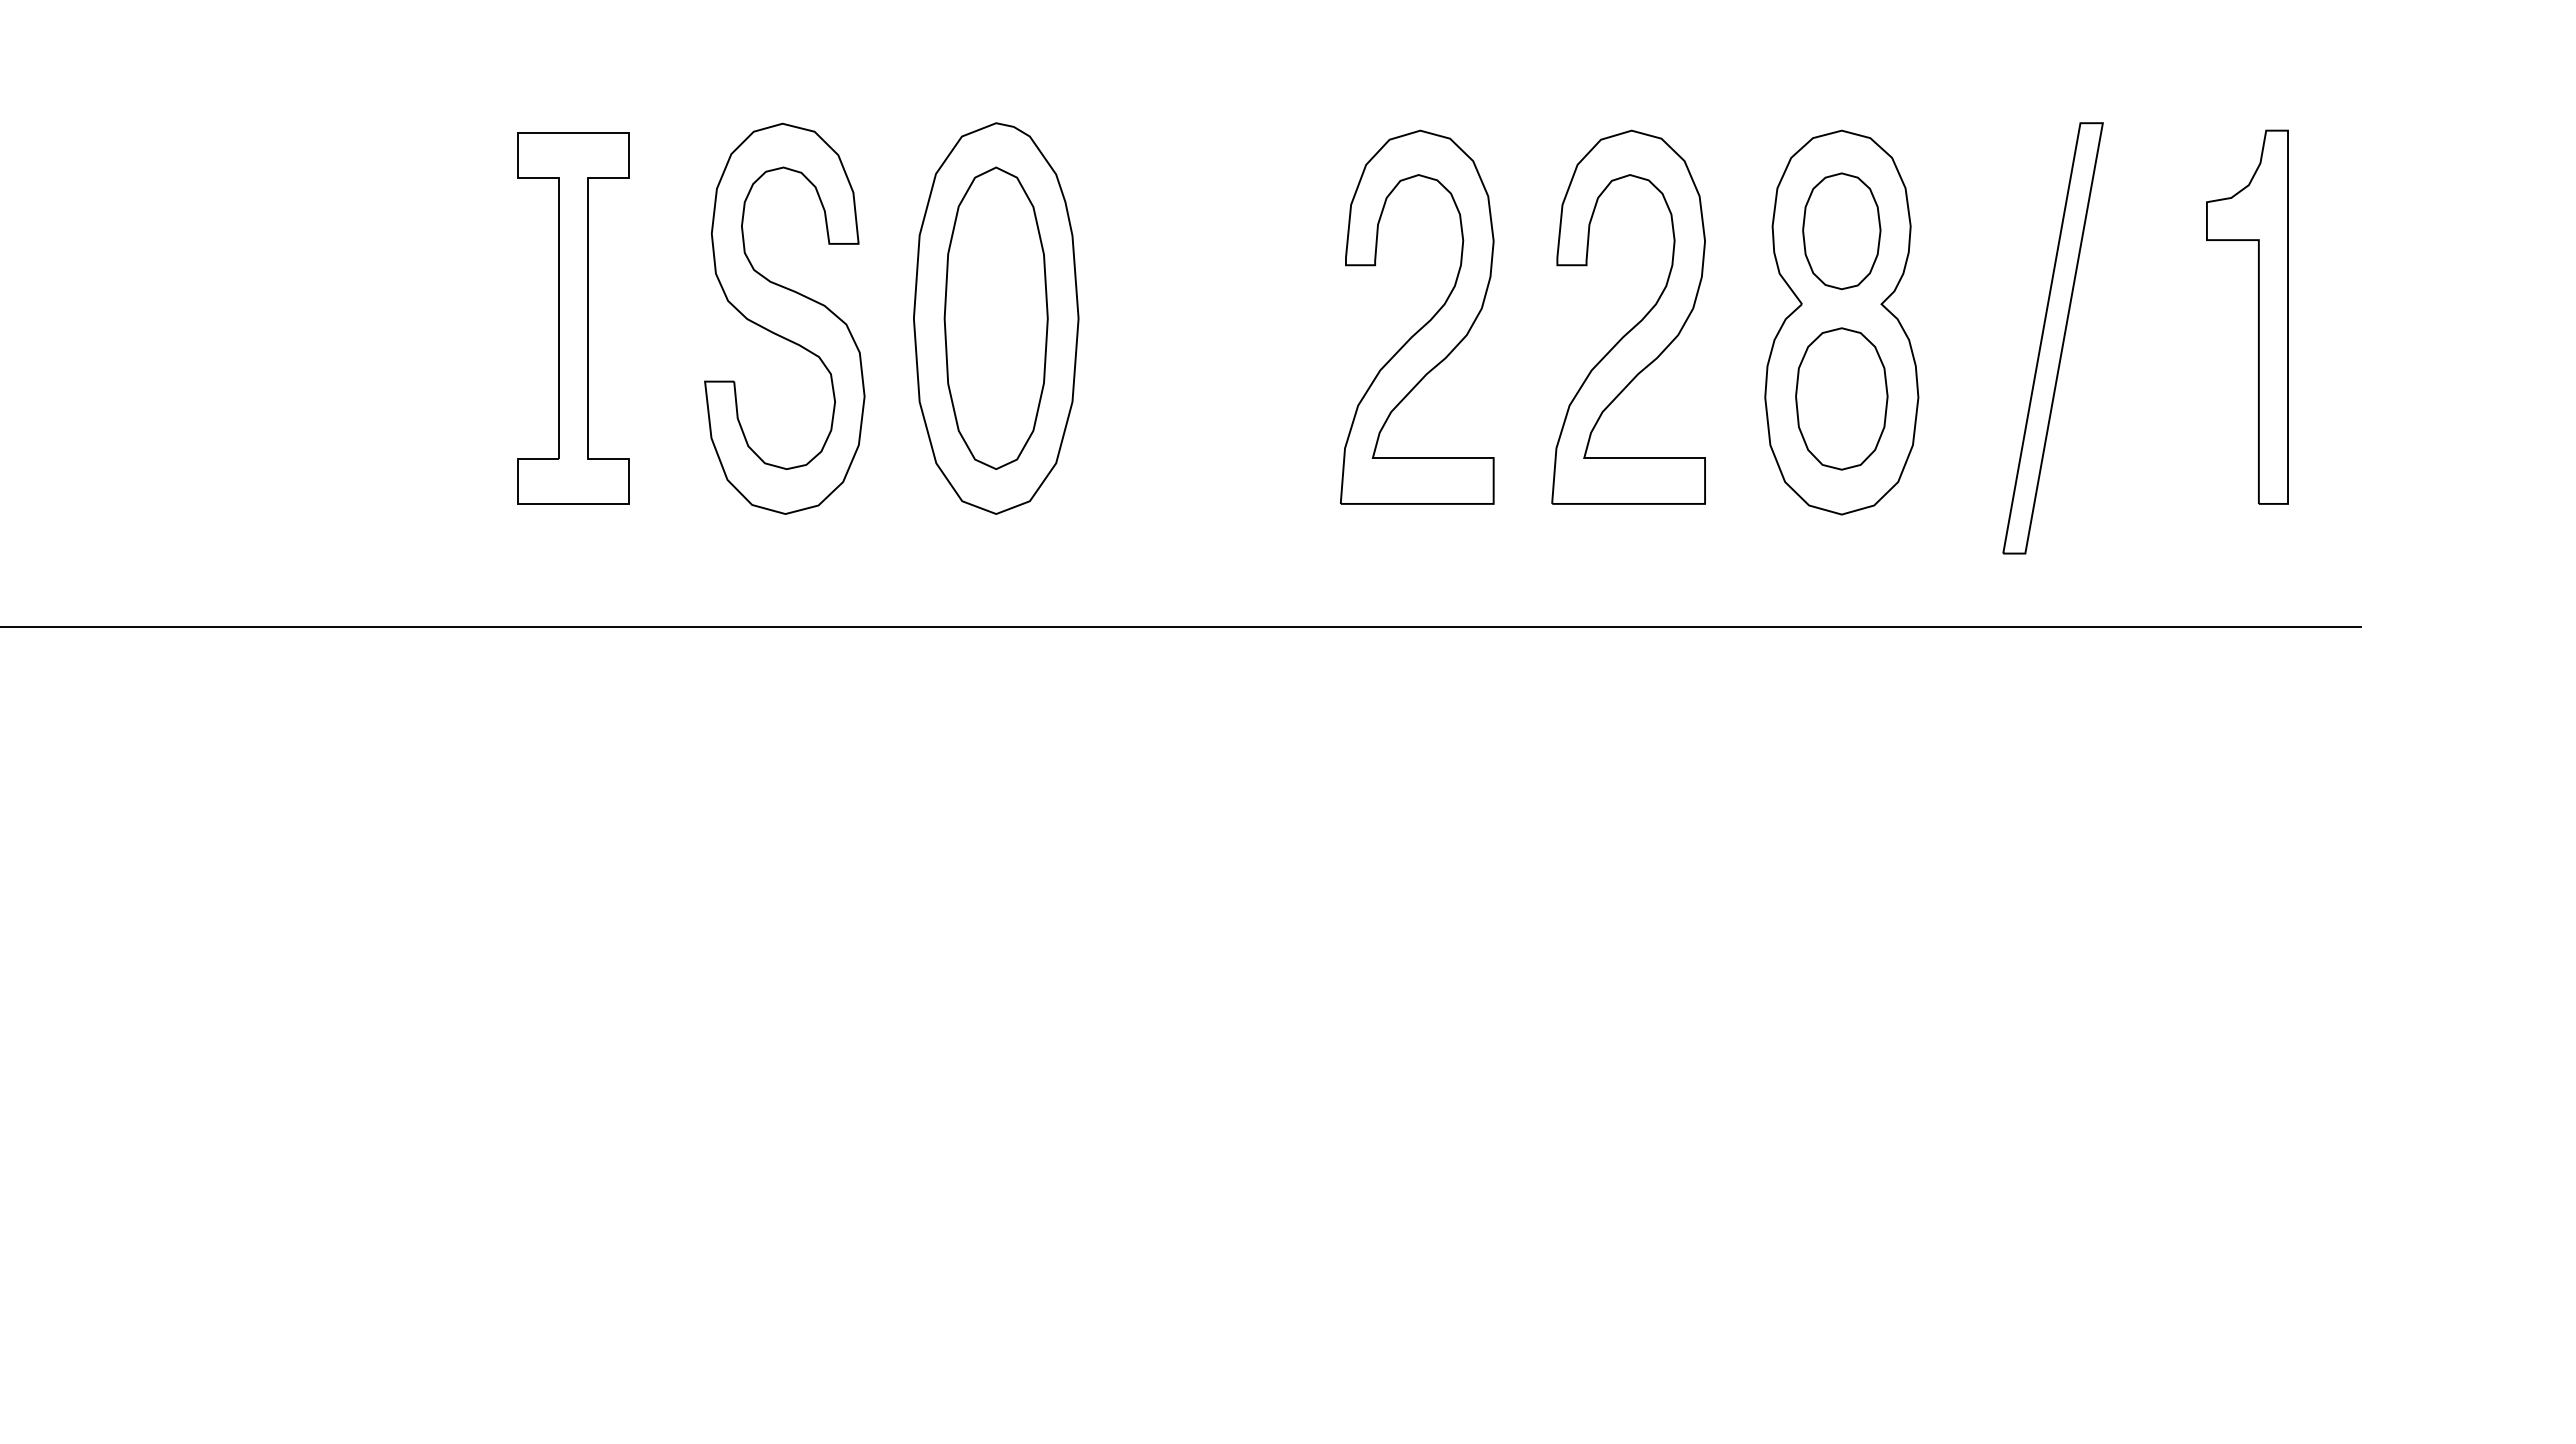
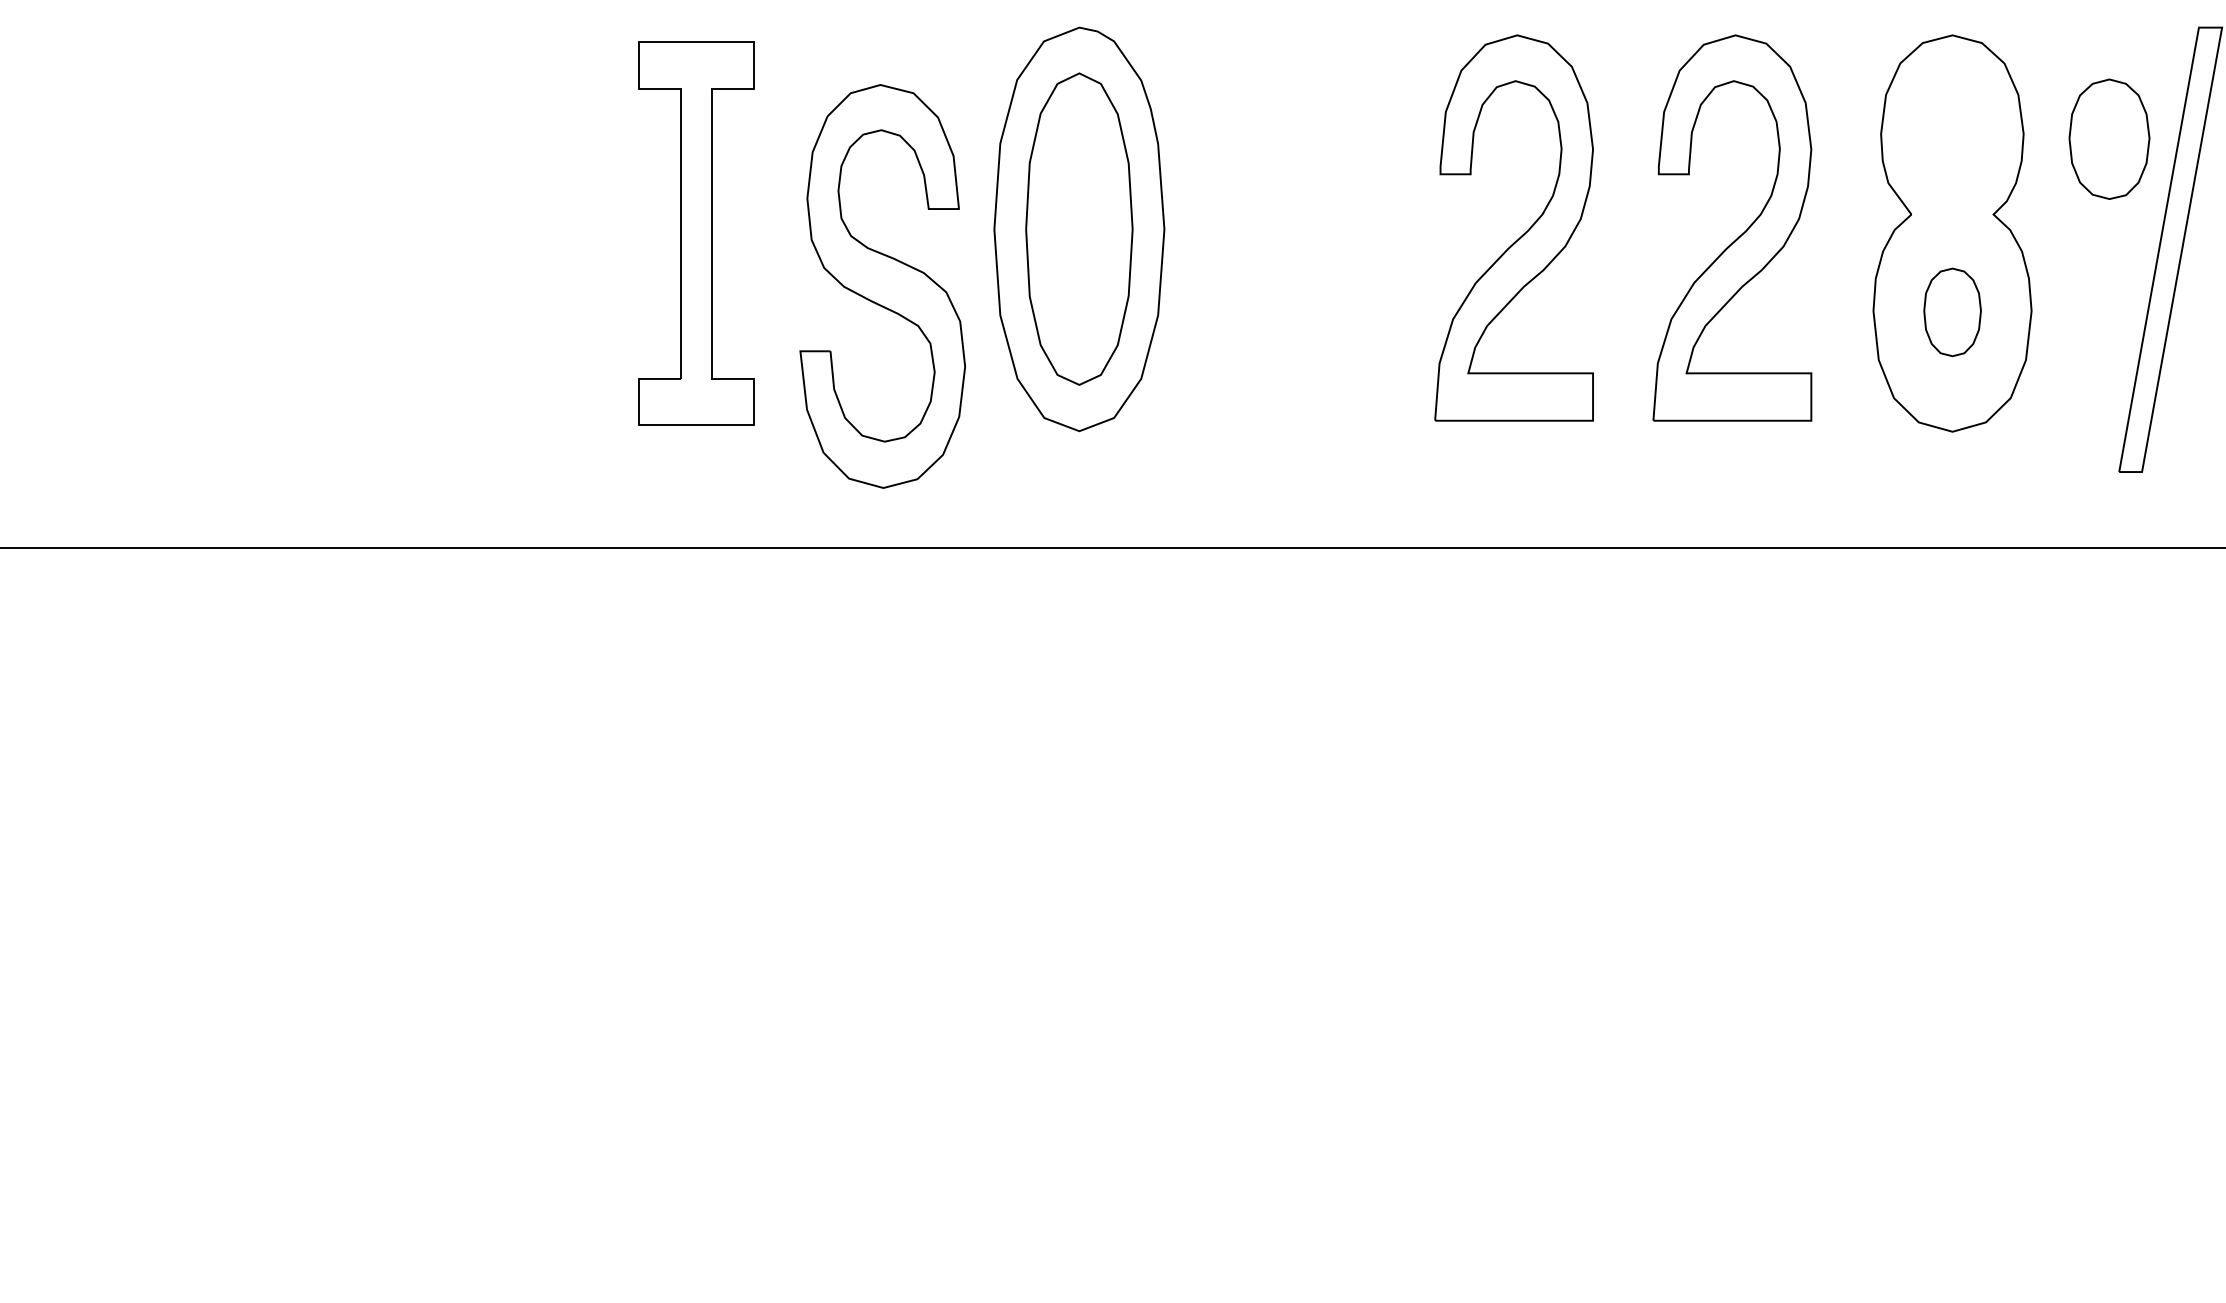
part: (1841, 231) -> (2109, 139), moved
part: (573, 318) -> (696, 233), moved
part: (784, 318) -> (882, 286), moved
part: (1841, 398) -> (1952, 311), size x0.6

